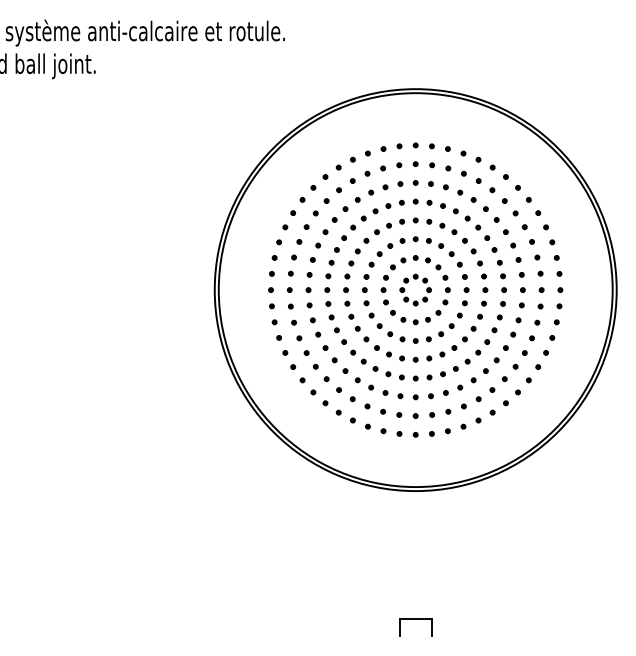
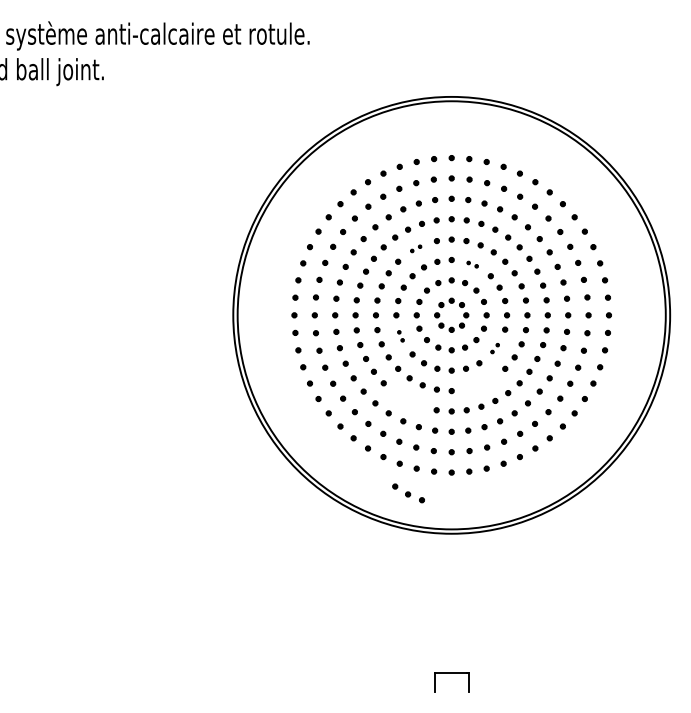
part: (382, 228) -> (415, 248), size x0.6
part: (434, 243) -> (472, 264), size x0.6
part: (368, 309) -> (400, 336), size x0.6
part: (455, 320) -> (494, 348), size x0.6
part: (441, 353) -> (479, 384), removed
part: (375, 367) -> (407, 492), moved

